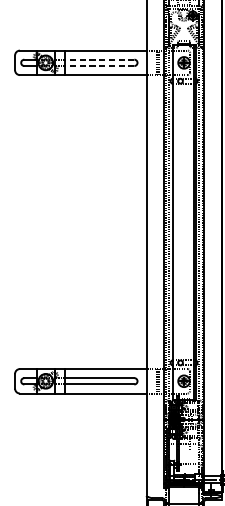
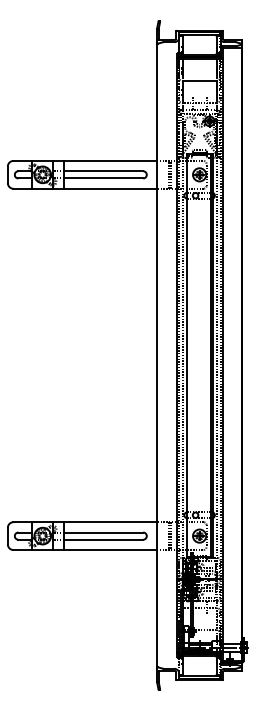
line: (99, 59) -> (103, 171), dashed -> solid
line: (99, 66) -> (103, 178), dashed -> solid

